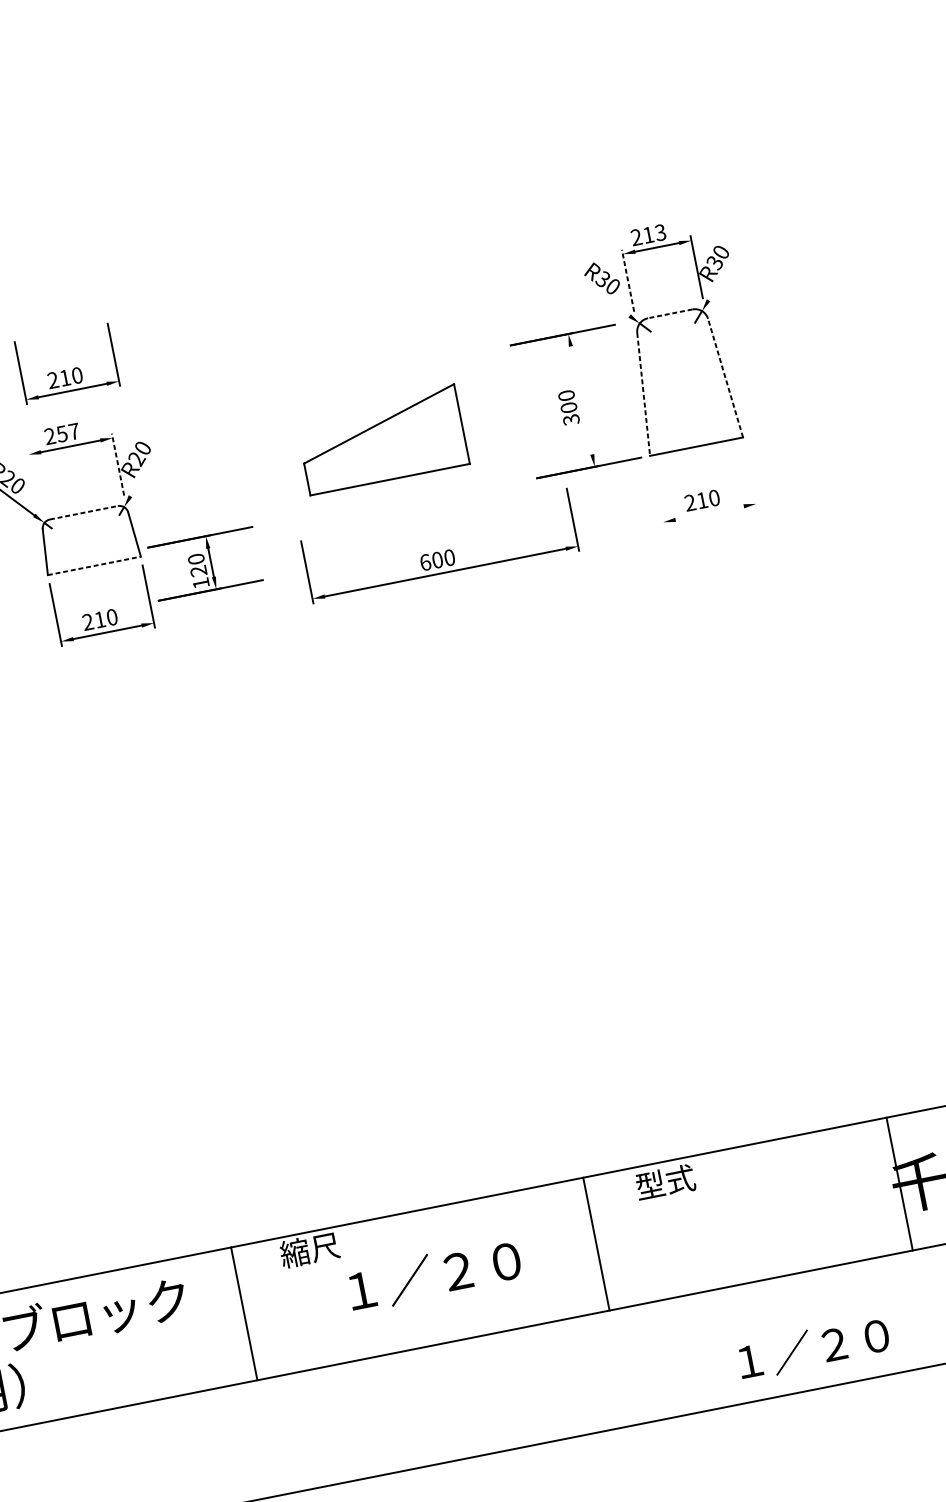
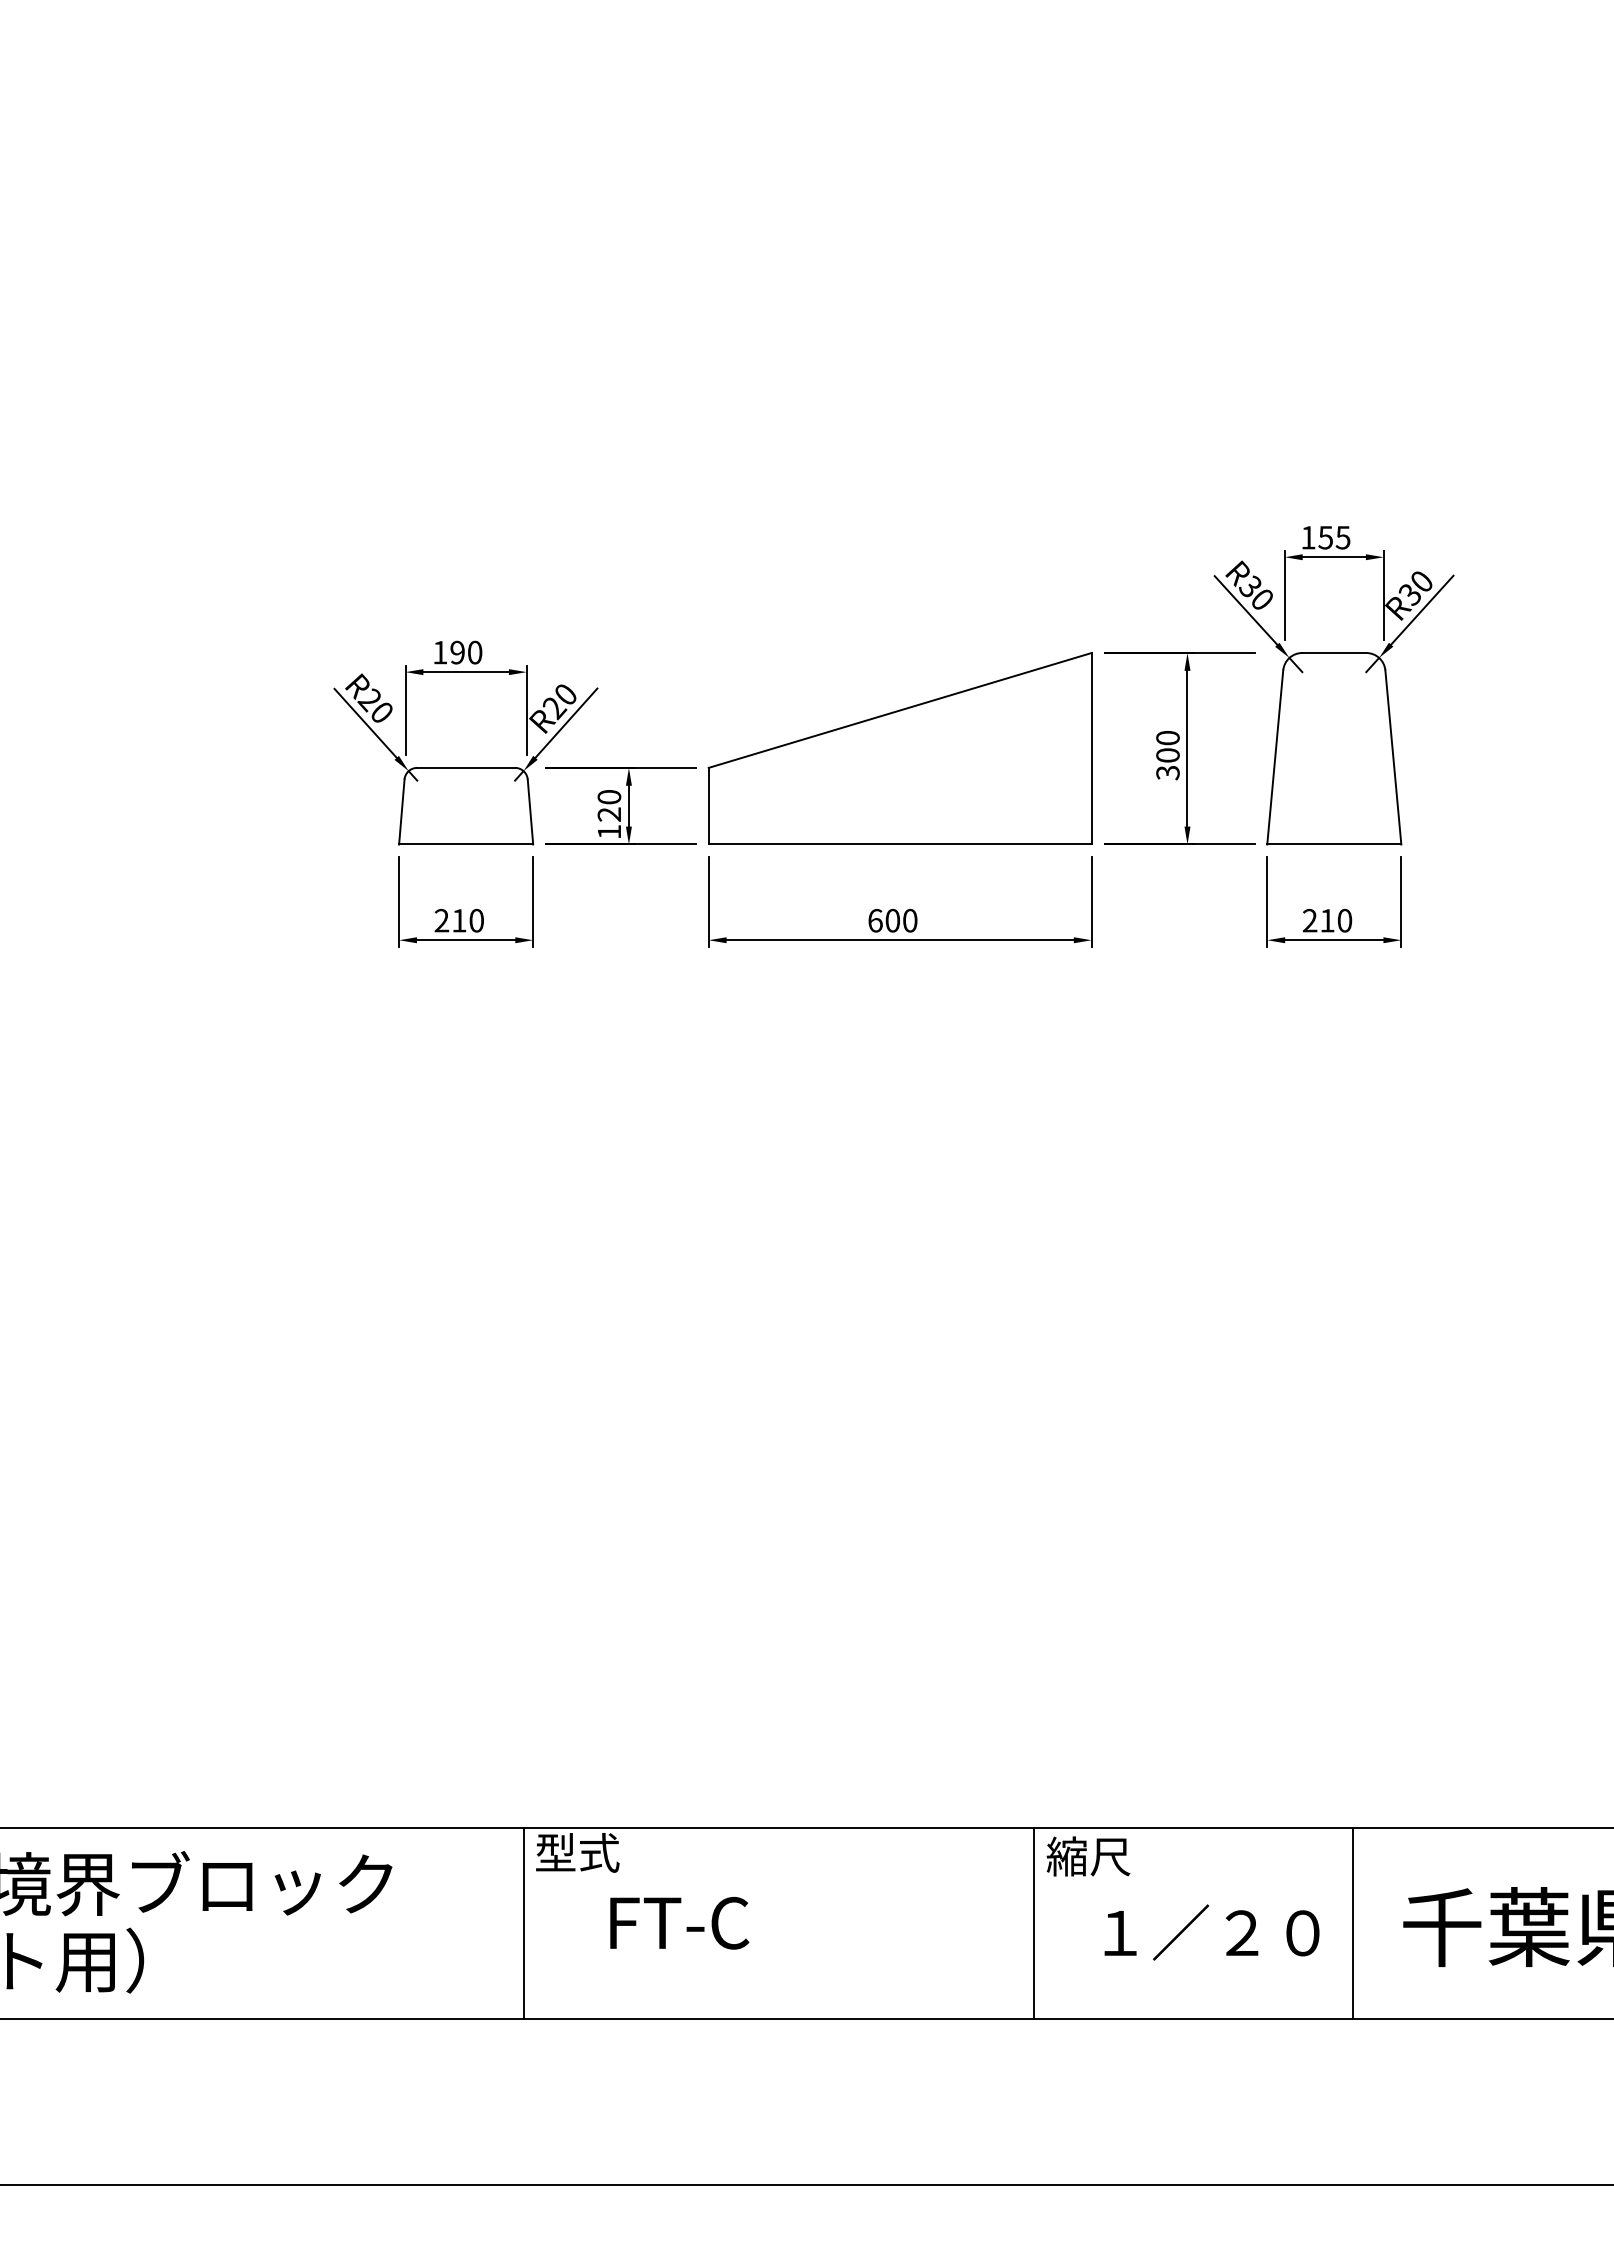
text: (648, 234) -> (1325, 537), 213 -> 155
line: (725, 271) -> (1422, 609), added
line: (627, 280) -> (1284, 595), dashed -> solid
line: (602, 296) -> (1245, 610), added
line: (670, 313) -> (1334, 652), dashed -> solid
part: (65, 369) -> (479, 564), removed
line: (725, 377) -> (1393, 756), dashed -> solid
line: (643, 394) -> (1275, 757), dashed -> solid
line: (581, 400) -> (1187, 748), added
text: (62, 433) -> (457, 652), 257 -> 190
part: (381, 439) -> (899, 748), size x1.67
line: (117, 464) -> (526, 710), dashed -> solid
line: (147, 467) -> (566, 722), added
line: (751, 476) -> (1401, 901), added
line: (33, 481) -> (405, 710), added
line: (658, 495) -> (1267, 901), added
line: (84, 512) -> (466, 767), dashed -> solid
line: (709, 513) -> (1334, 940), added
part: (437, 551) -> (895, 909), moved
part: (205, 563) -> (620, 805), moved
line: (94, 565) -> (466, 844), dashed -> solid
text: (665, 1182) -> (1088, 1856), 型式 -> 縮尺
line: (899, 1184) -> (1353, 1923), moved
line: (596, 1244) -> (1034, 1923), moved
text: (310, 1249) -> (577, 1852), 縮尺 -> 型式
text: (430, 1276) -> (737, 1922), １／２０ -> FT-C
line: (244, 1314) -> (523, 1923), moved
text: (813, 1348) -> (1211, 1932), moved

